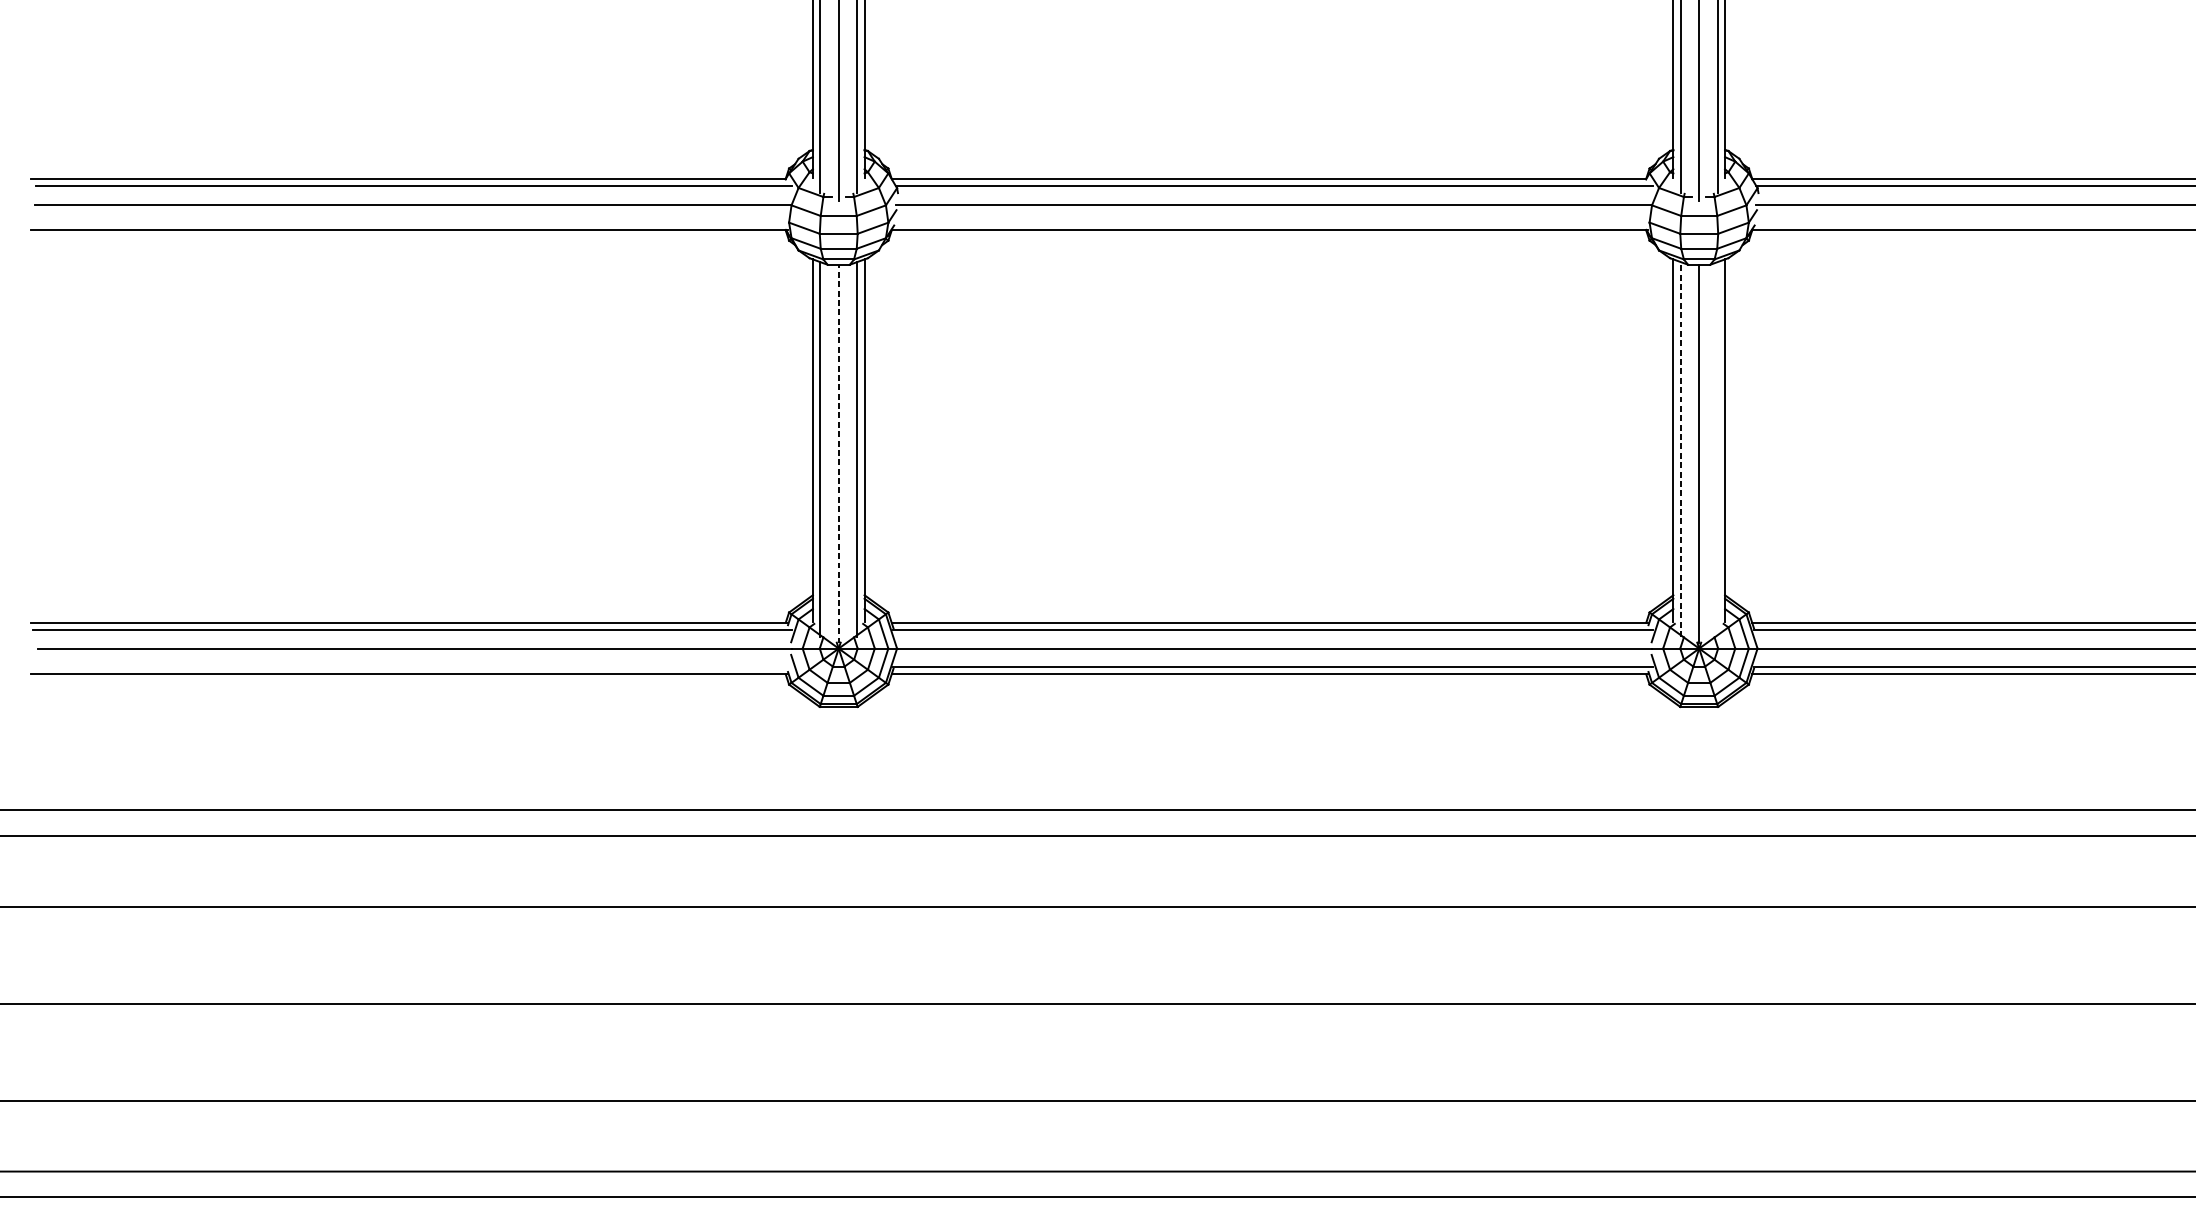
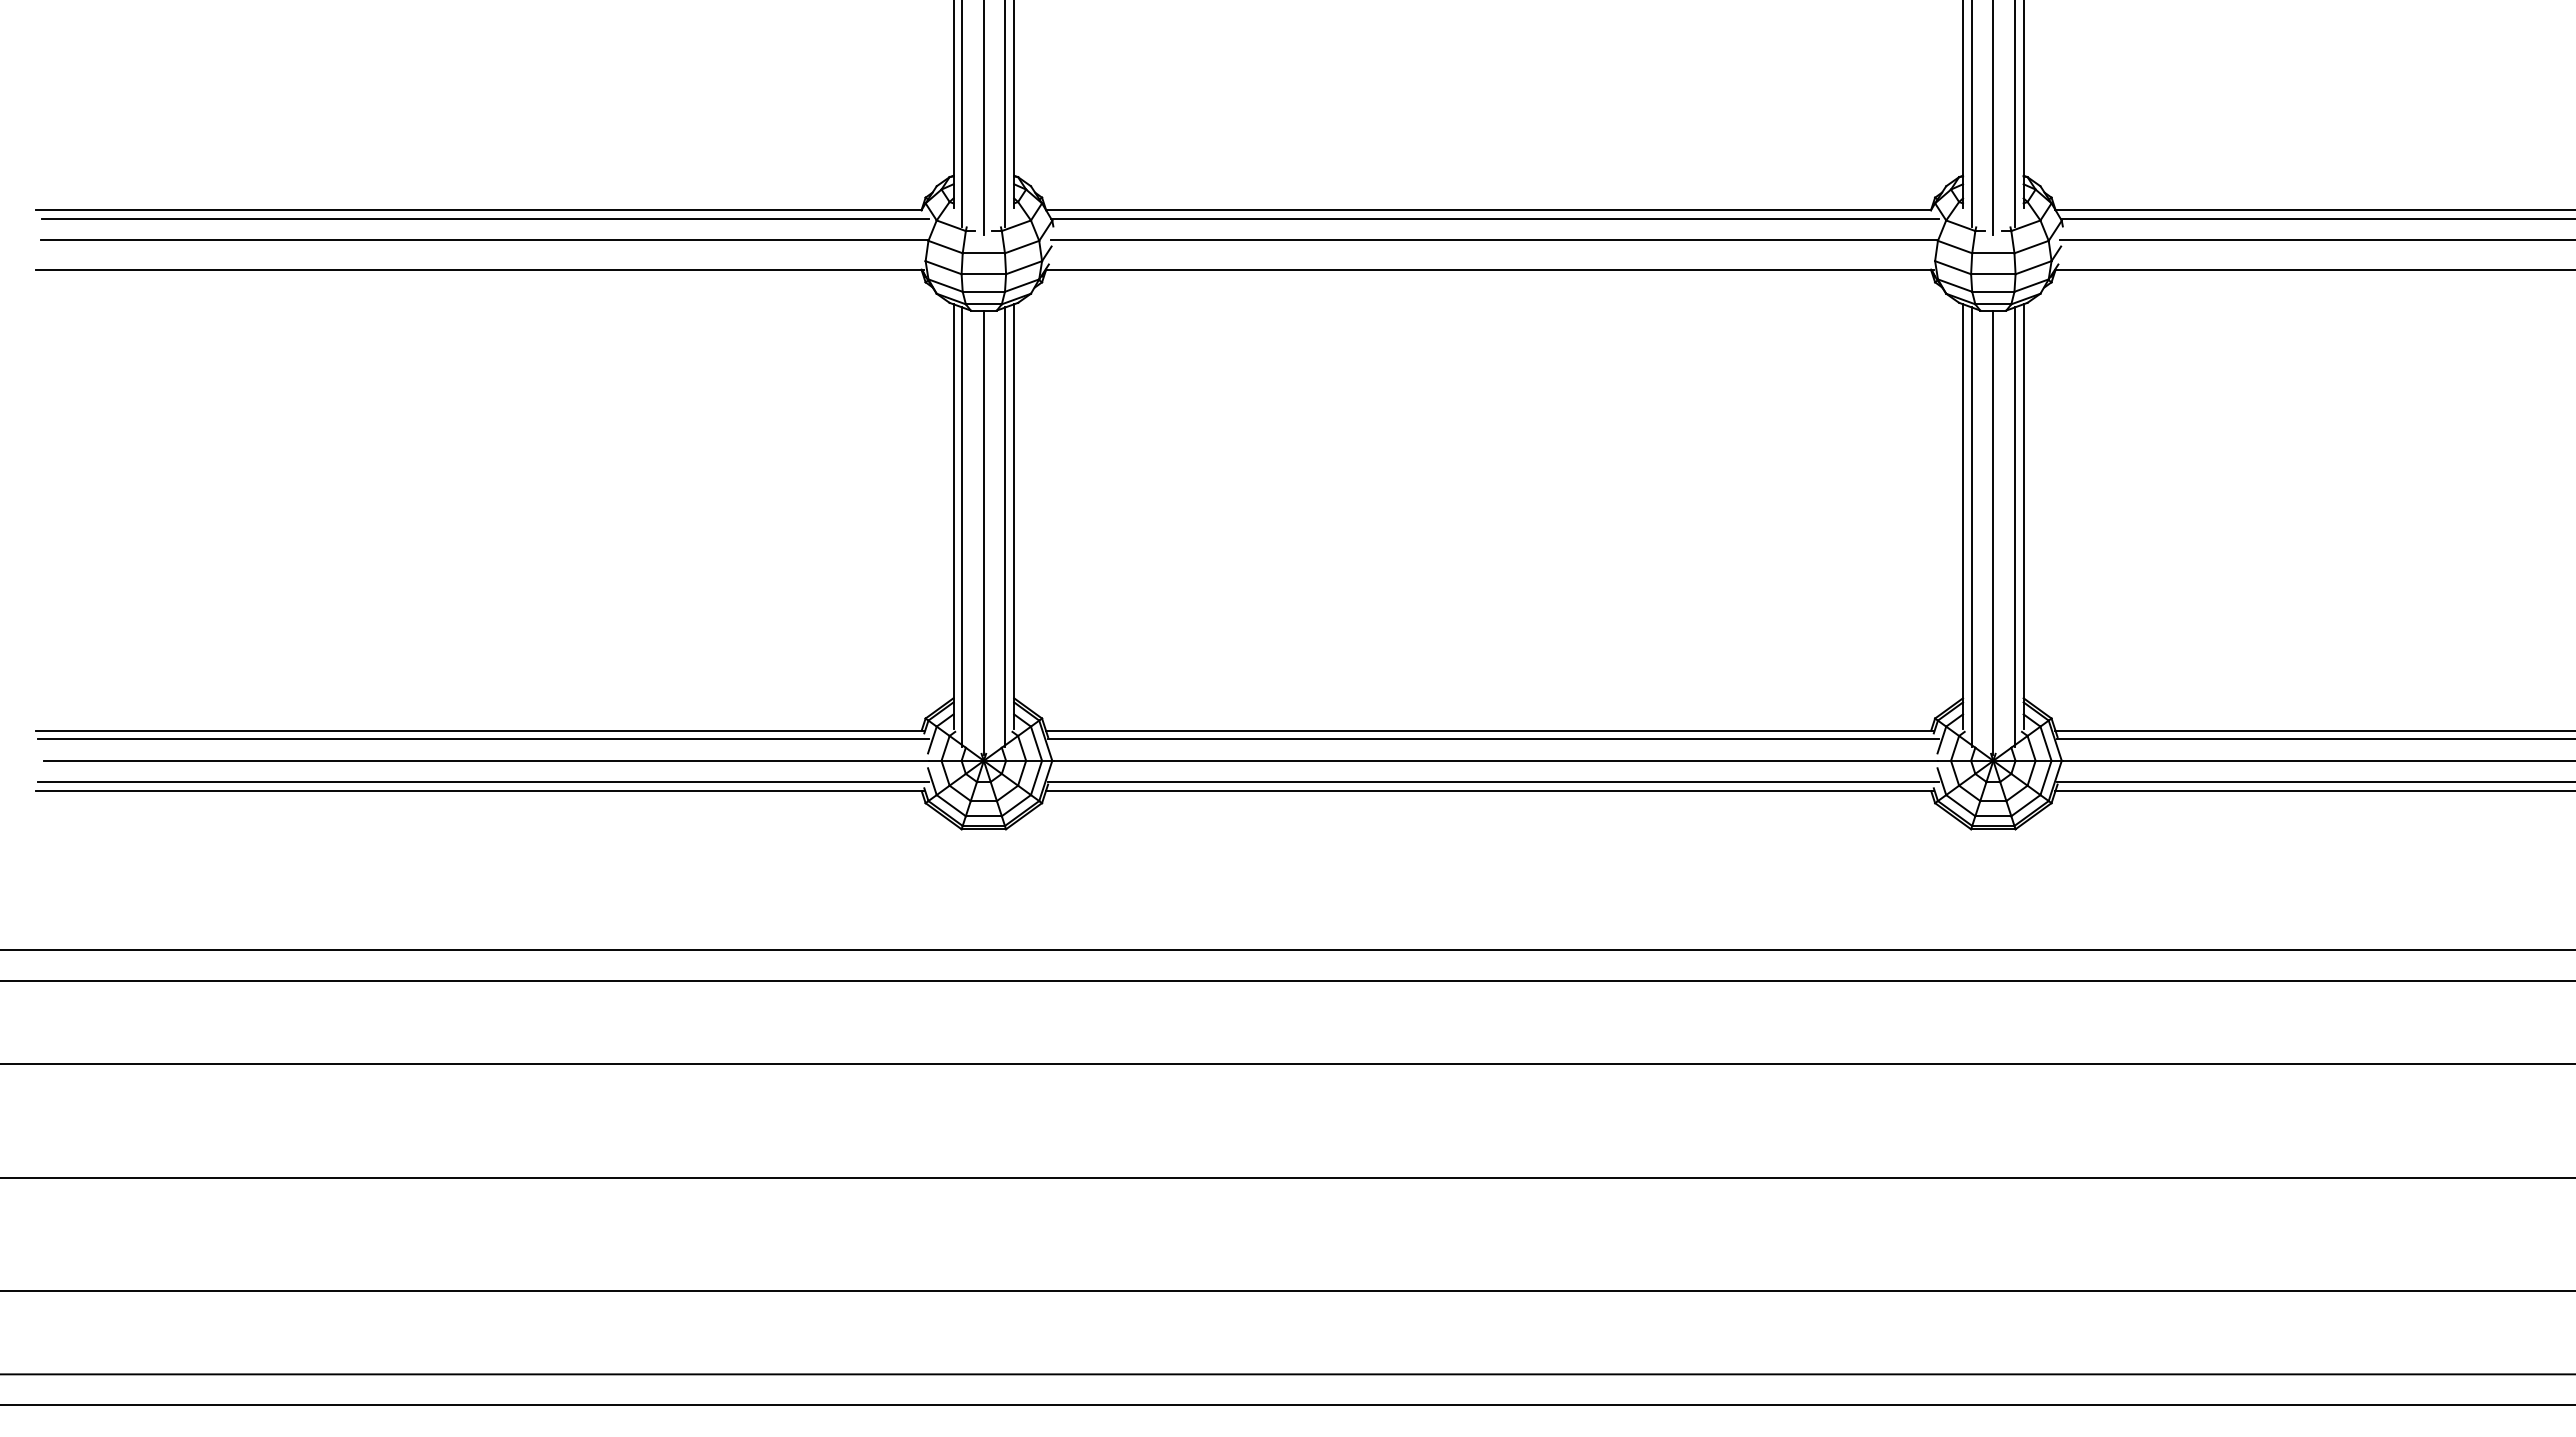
line: (1680, 449) -> (1971, 527), dashed -> solid
line: (1717, 449) -> (2014, 527), added
line: (838, 453) -> (983, 532), dashed -> solid
line: (412, 667) -> (483, 782), added

